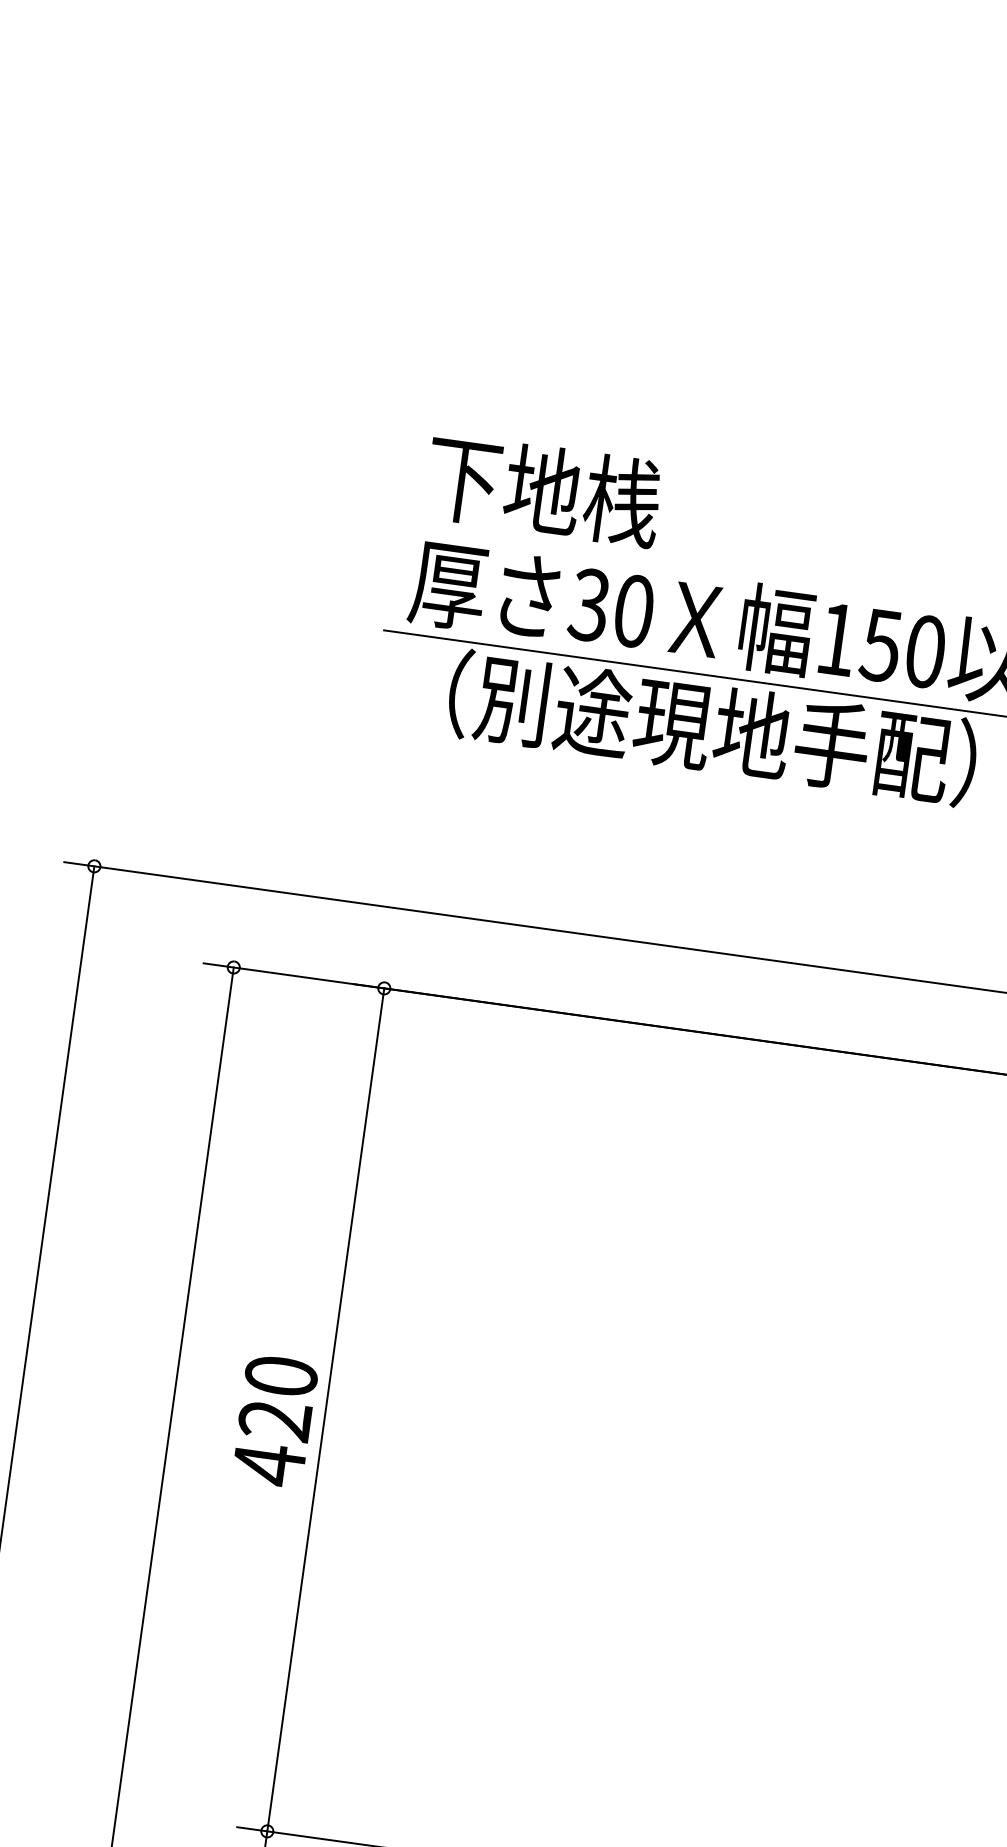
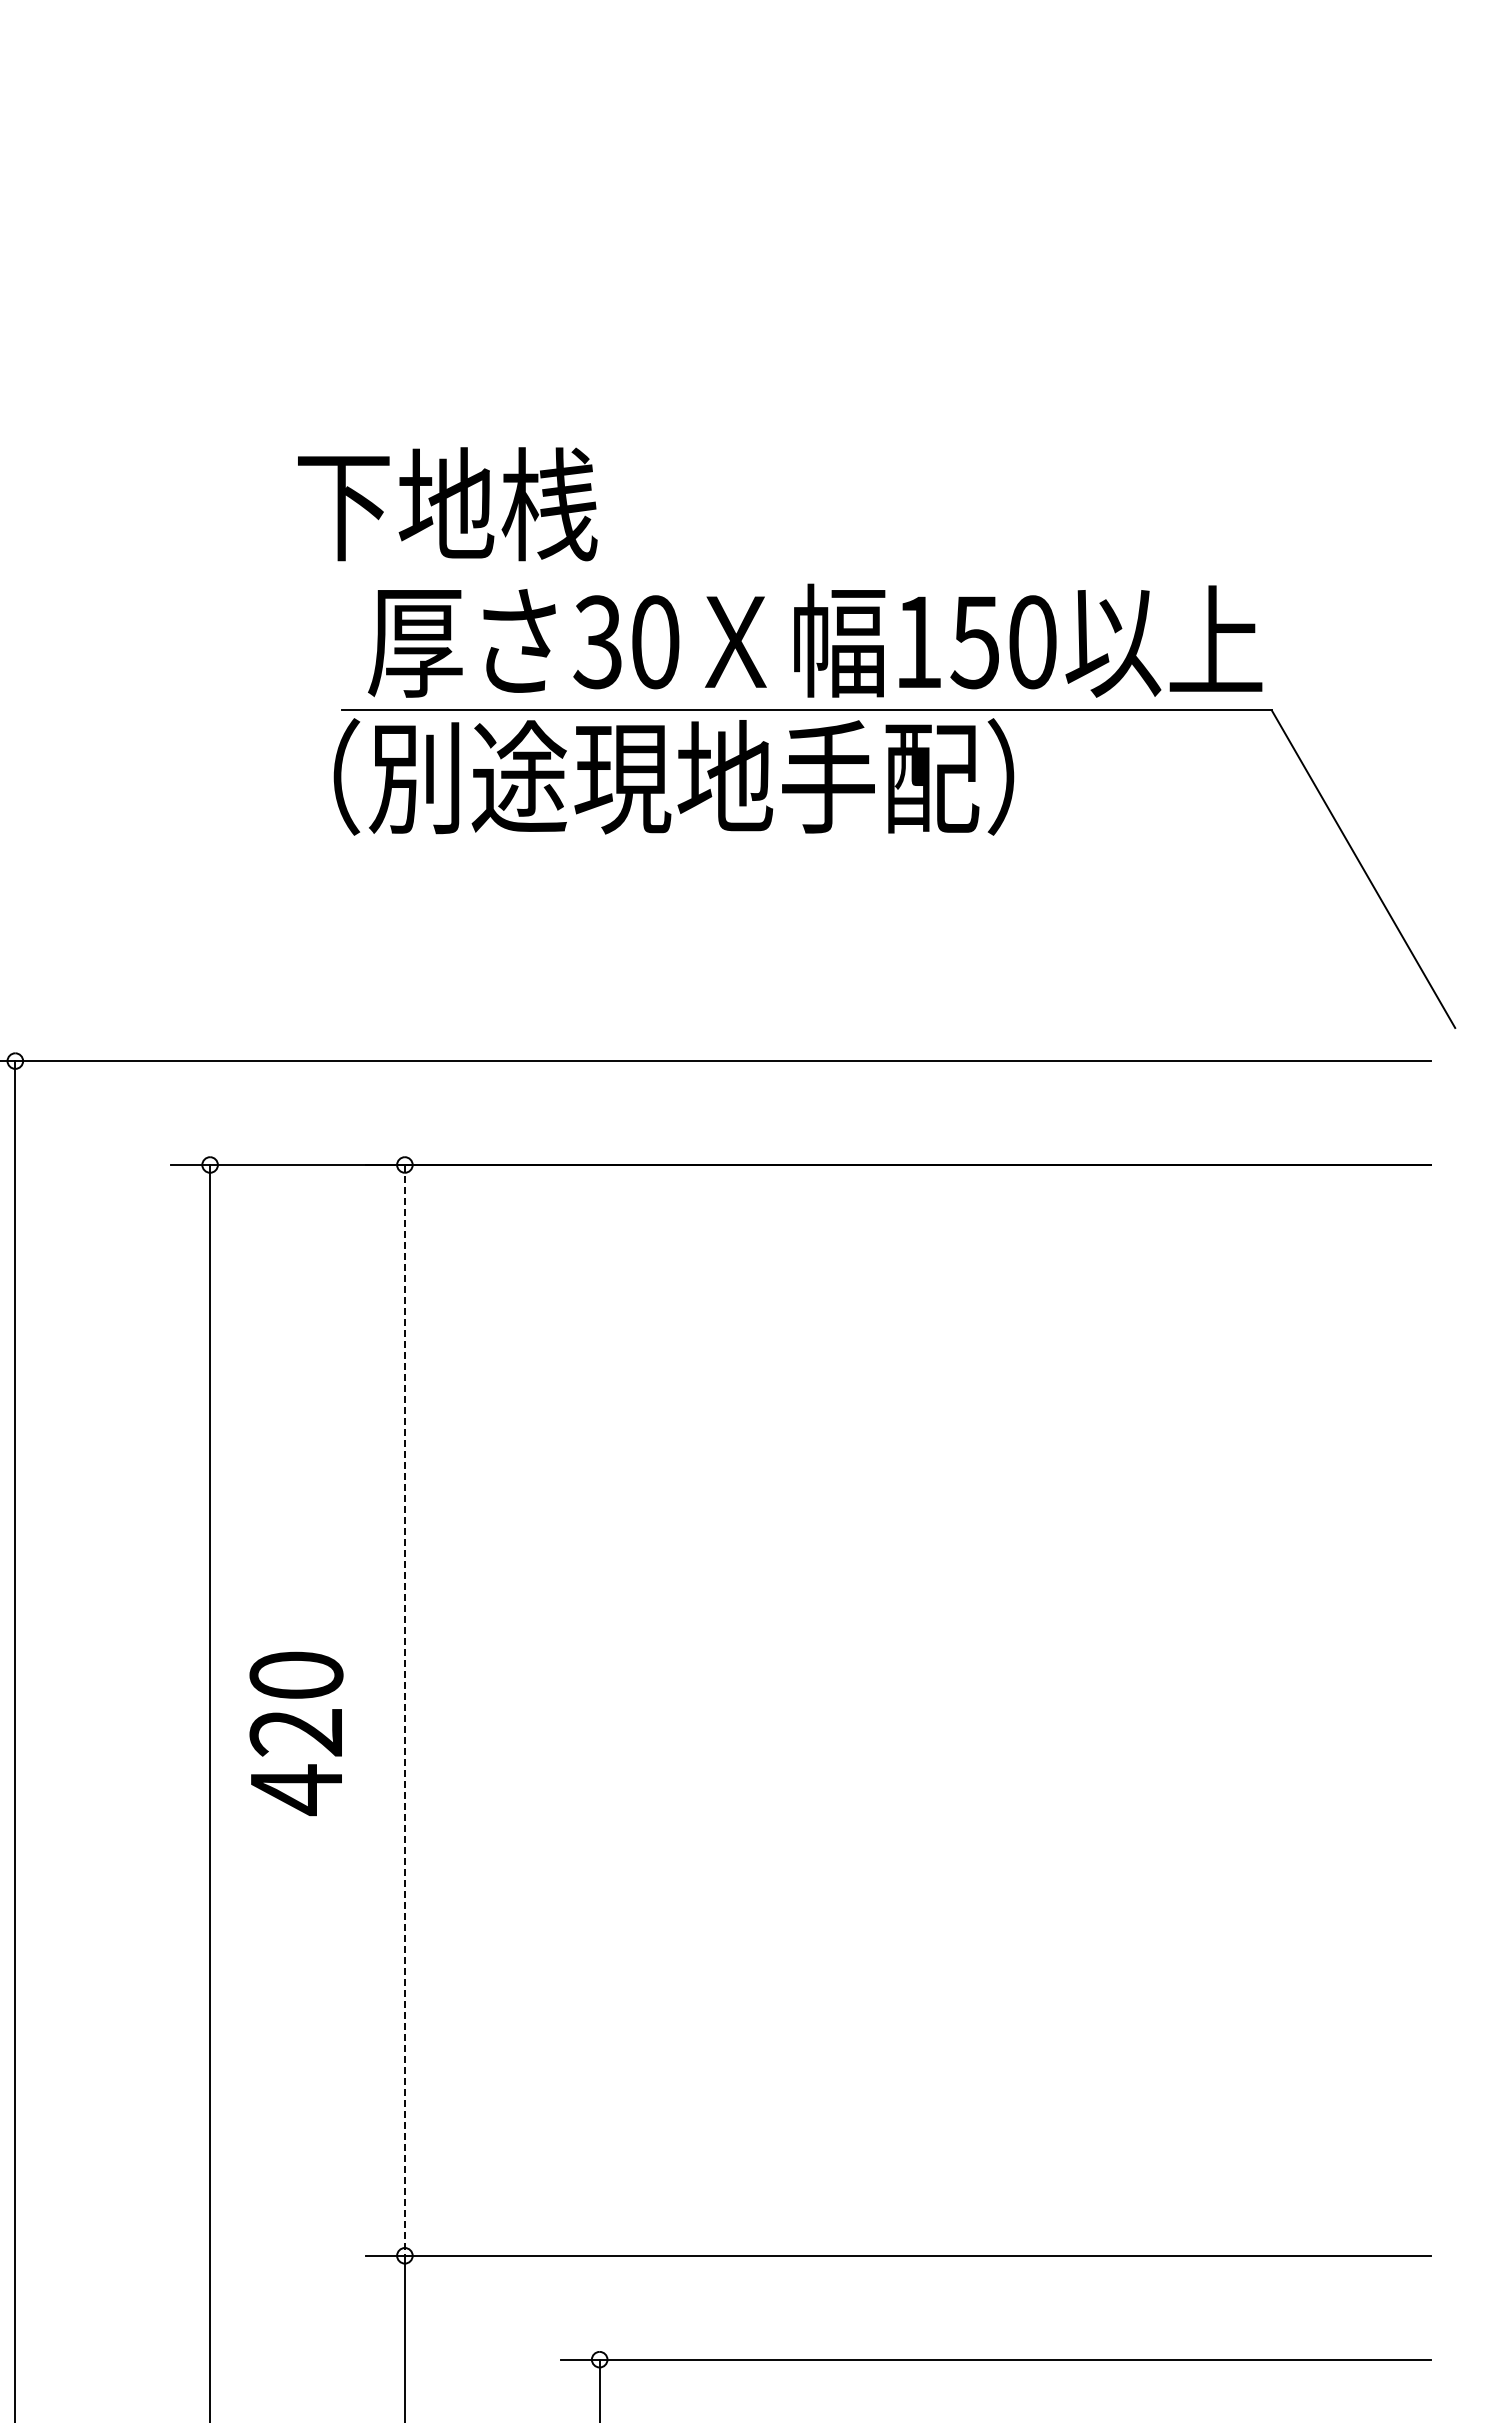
text: (543, 490) -> (447, 504), moved
text: (712, 727) -> (673, 776), moved
line: (325, 1409) -> (404, 1710), solid -> dashed
text: (275, 1421) -> (296, 1733), moved

